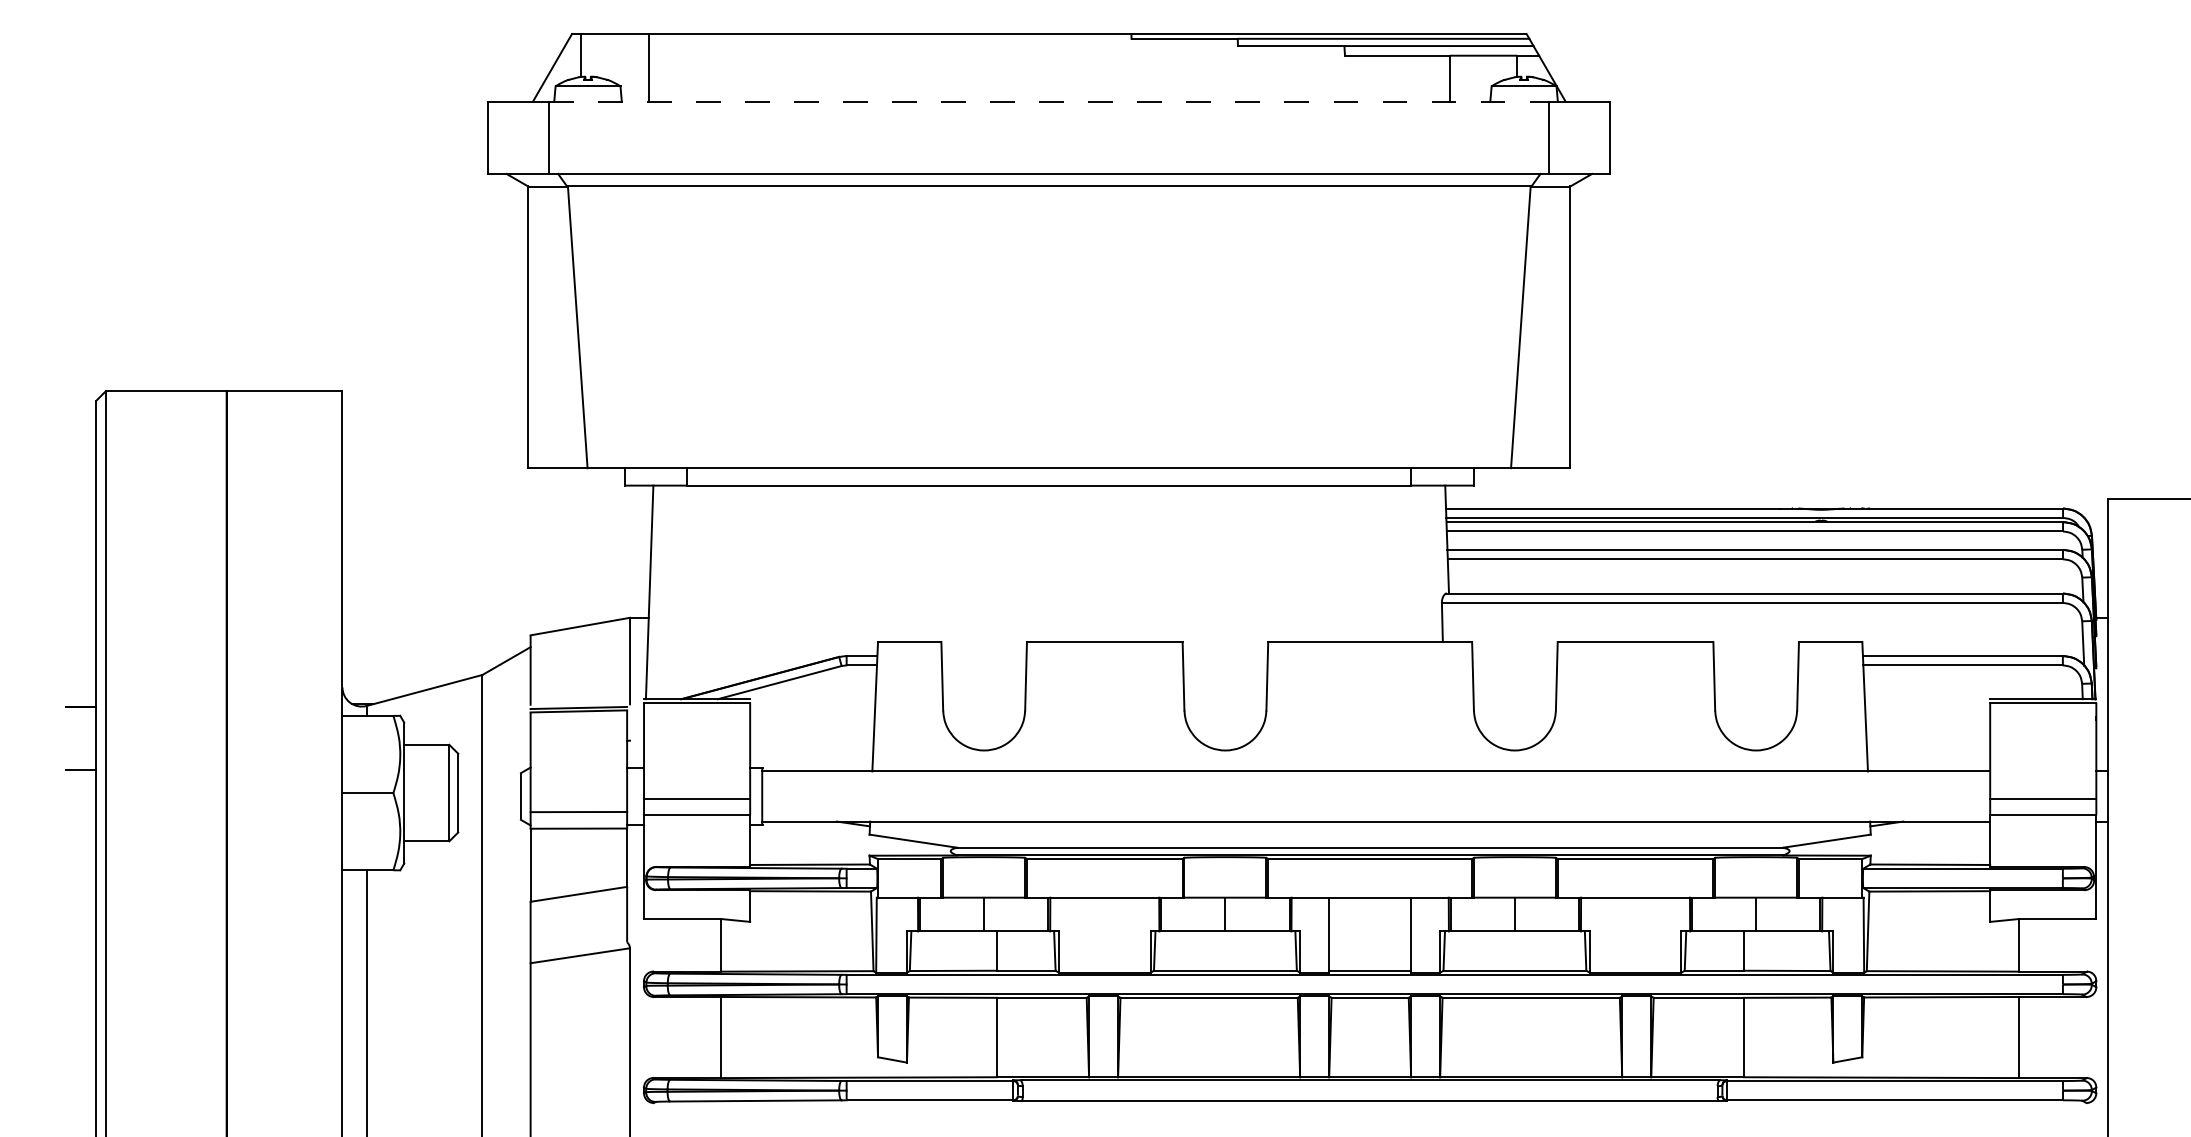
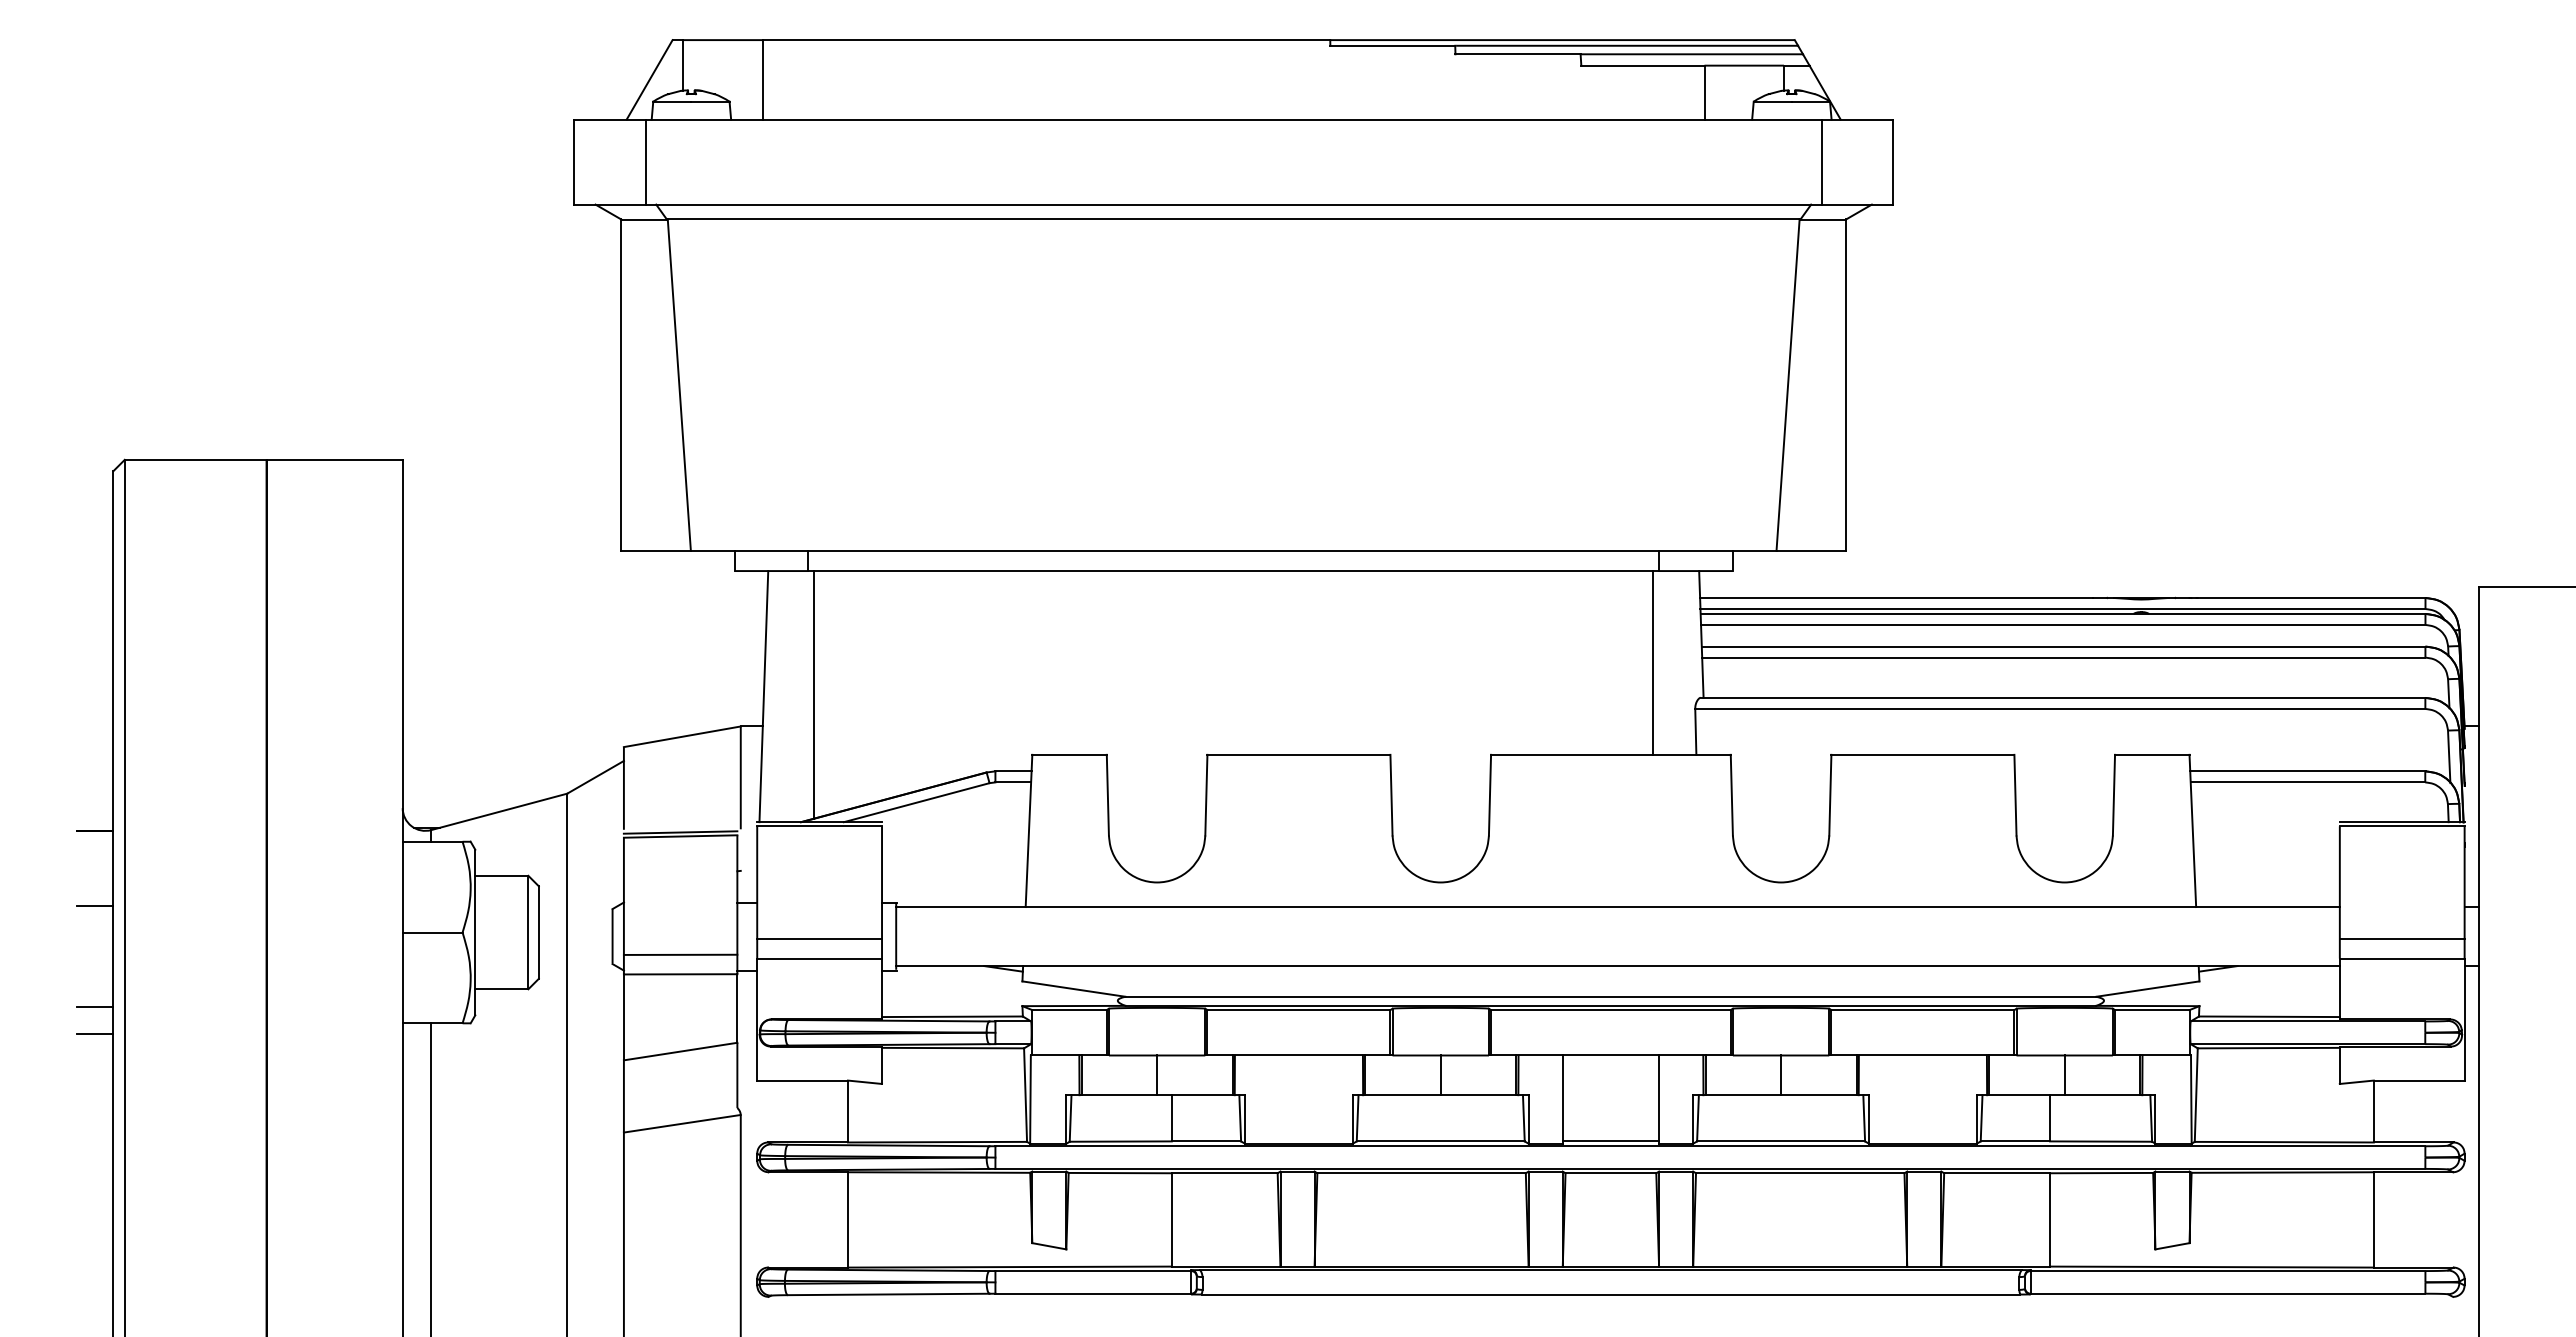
line: (1049, 101) -> (1234, 119), dashed -> solid
line: (1406, 563) -> (1653, 662), added
line: (691, 590) -> (813, 694), added
line: (81, 856) -> (95, 1006), added
line: (81, 878) -> (95, 1033), added

